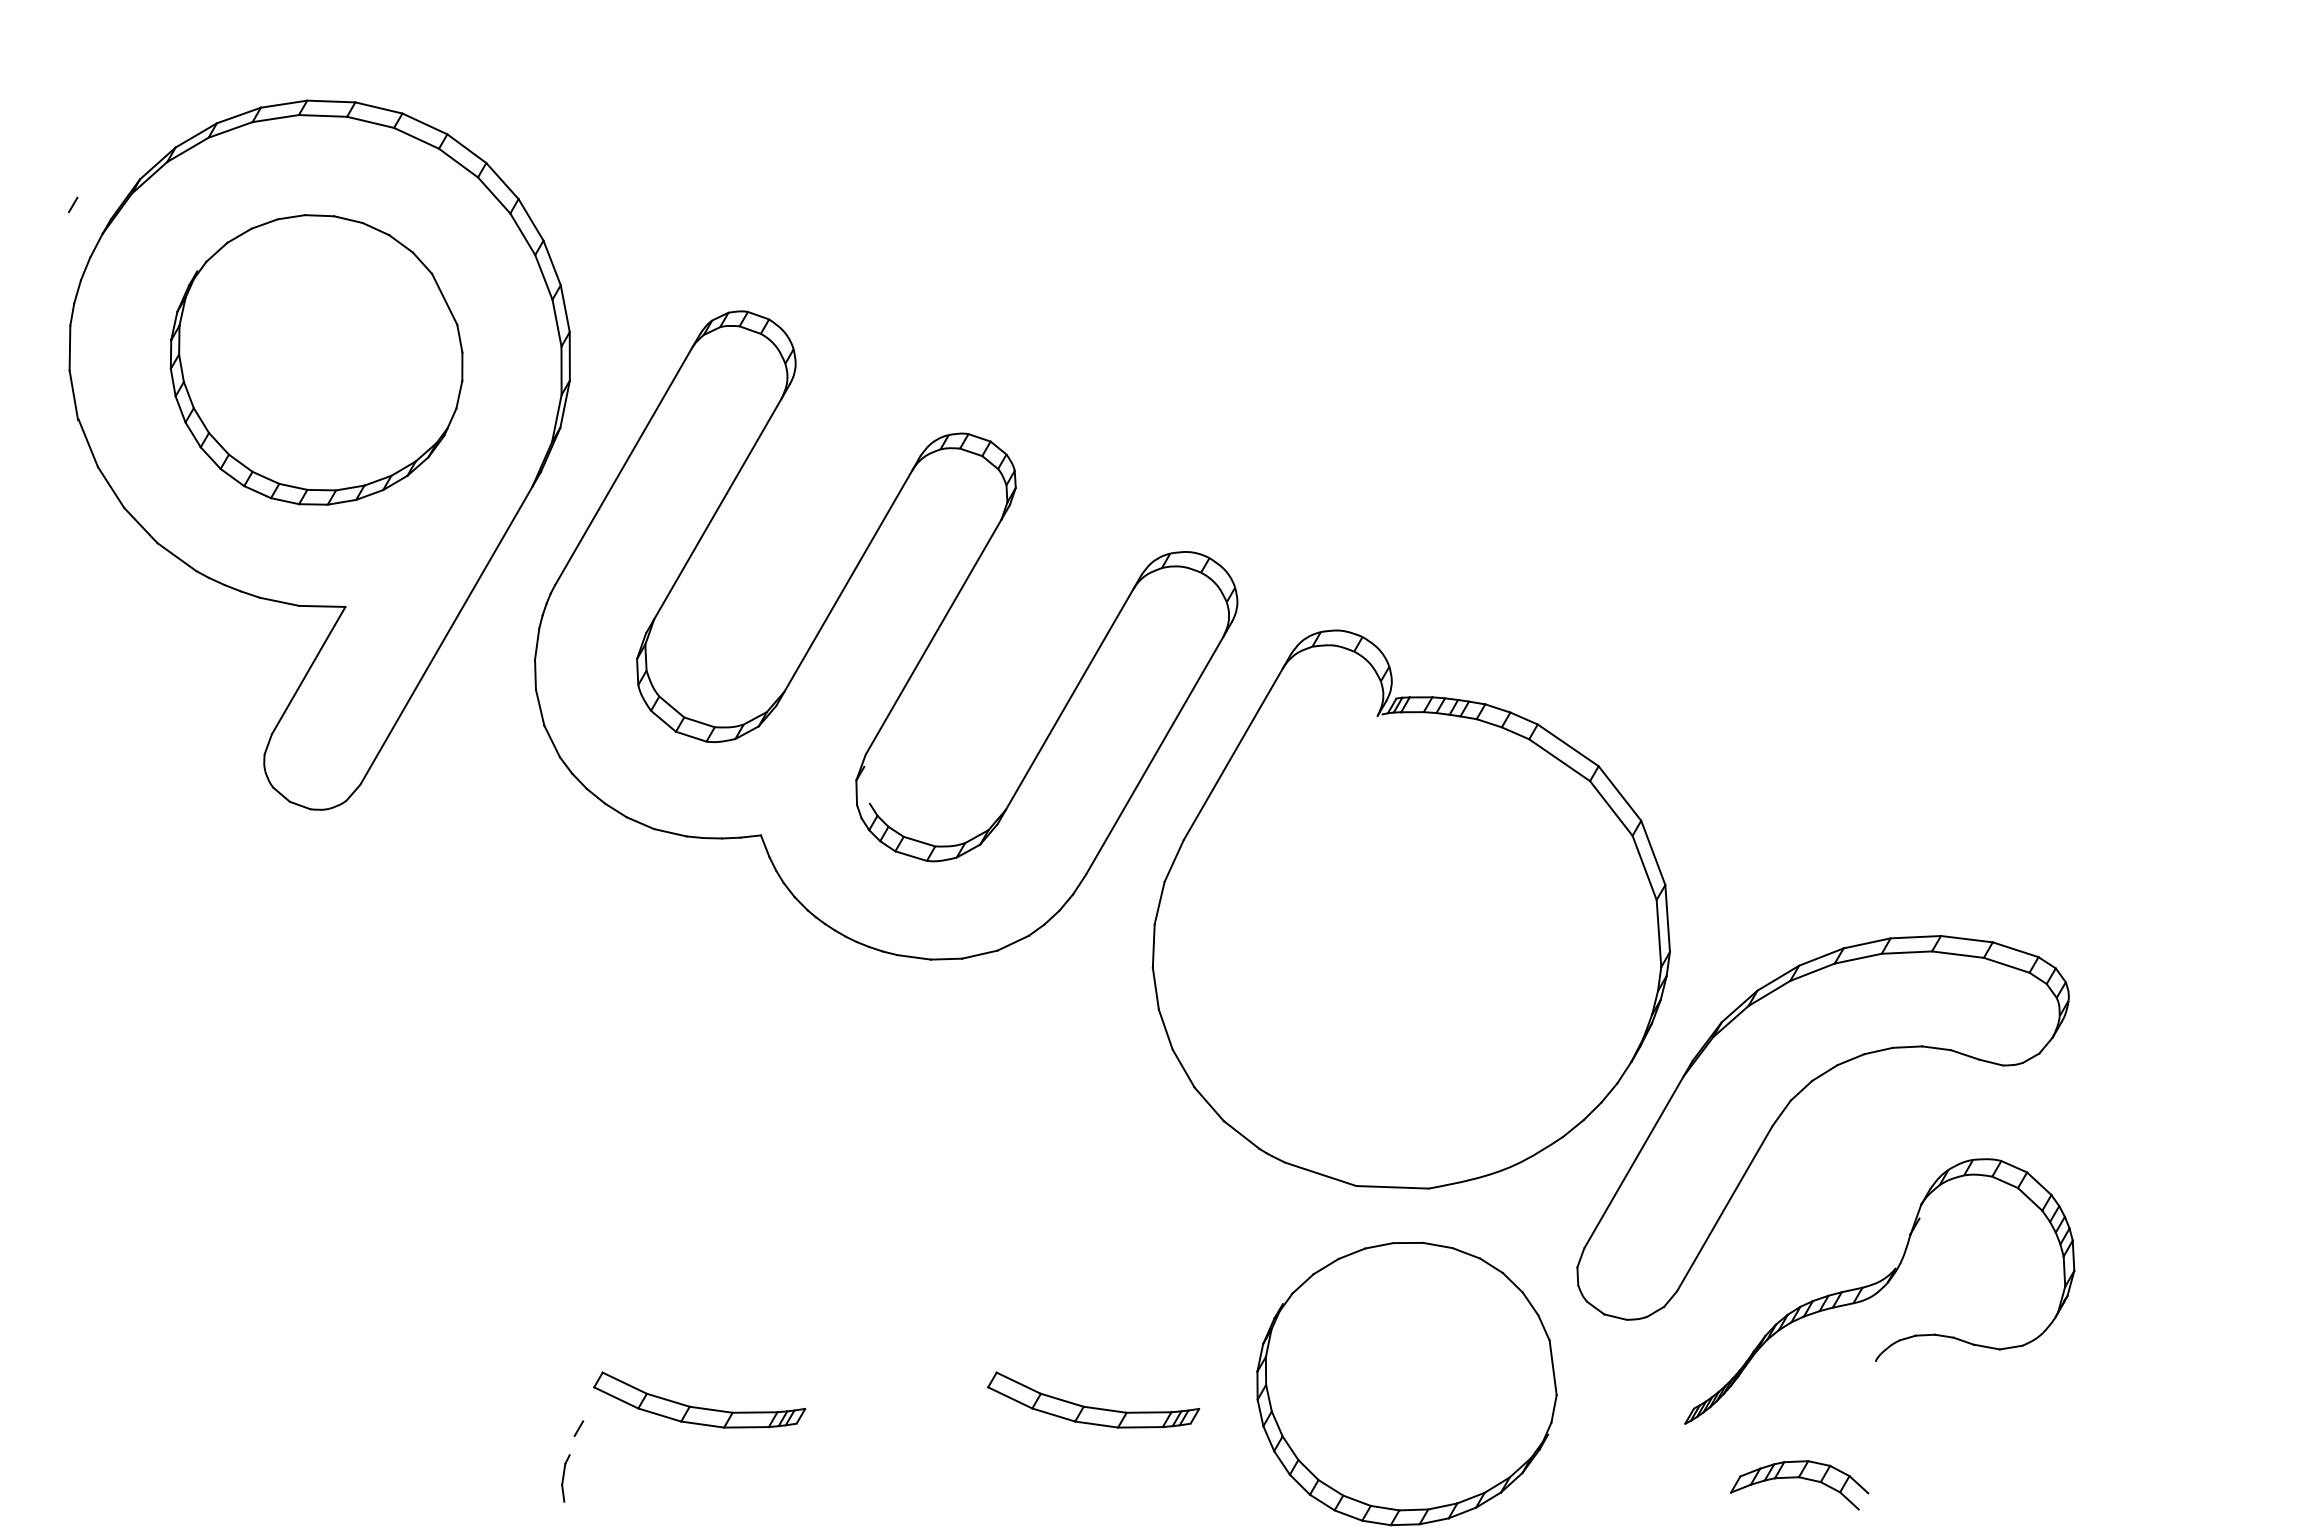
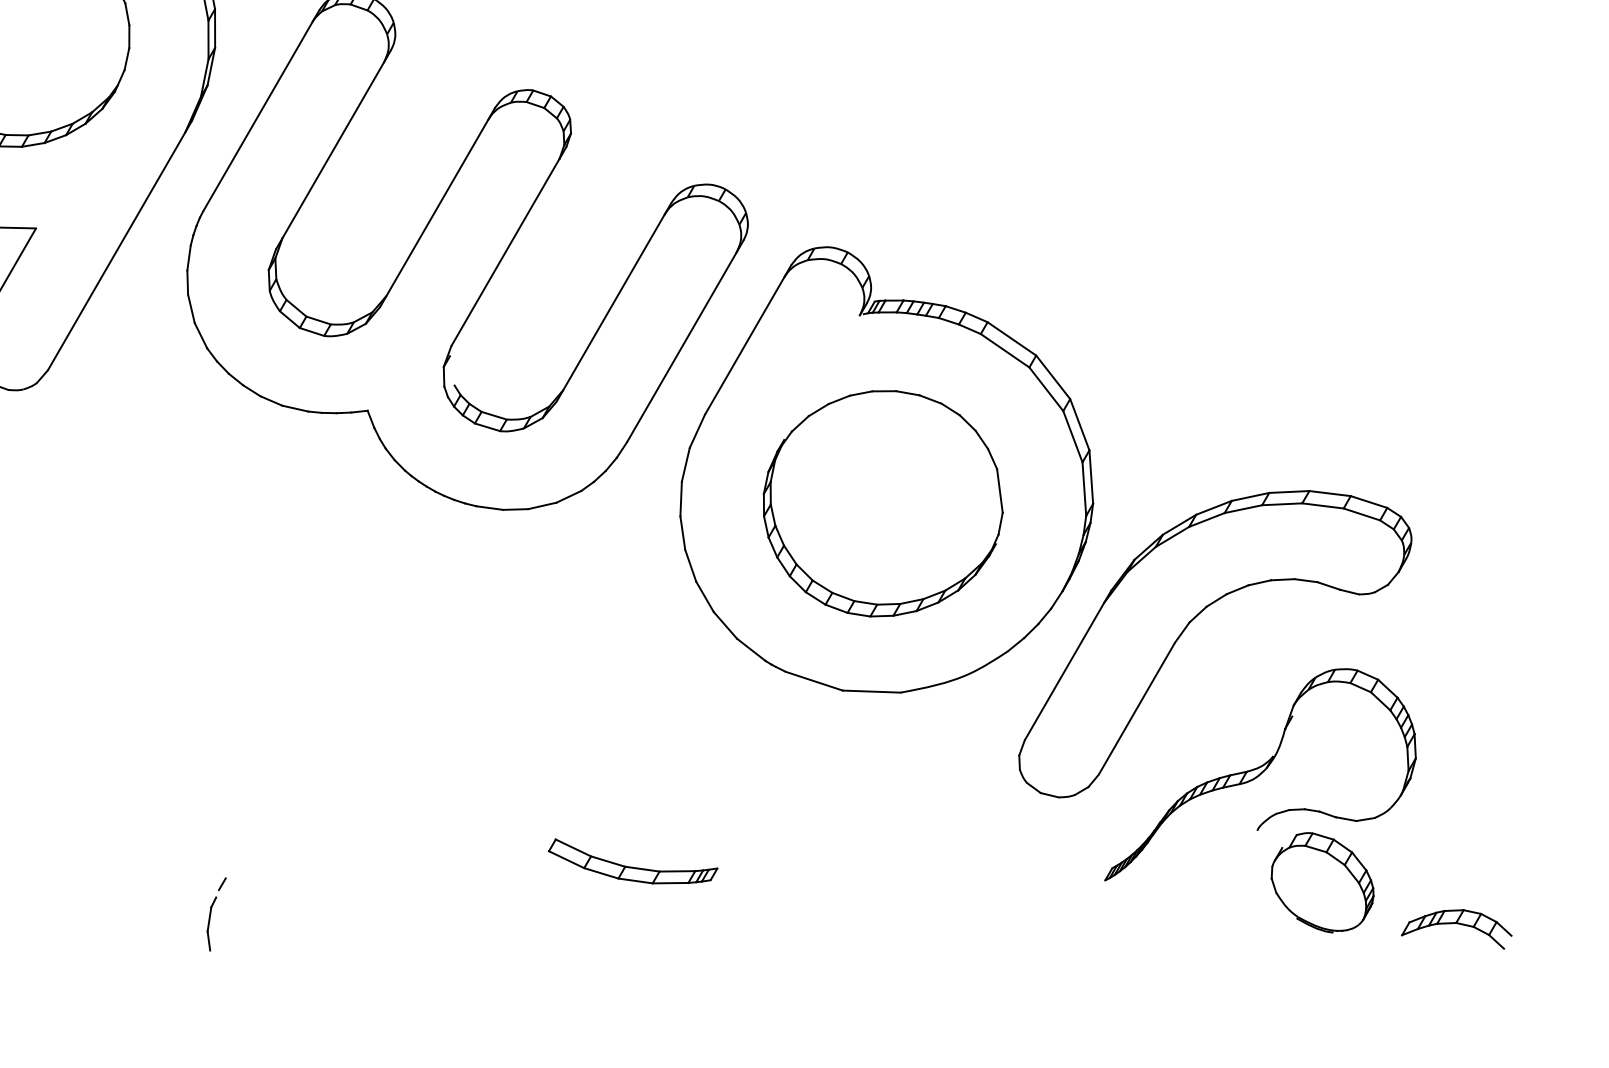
part: (1406, 1383) -> (882, 503), moved
part: (697, 1406) -> (317, 866), removed
part: (1957, 1426) -> (1322, 882), added
part: (565, 1478) -> (211, 924), size x1.43
part: (1799, 1478) -> (1456, 924), moved

